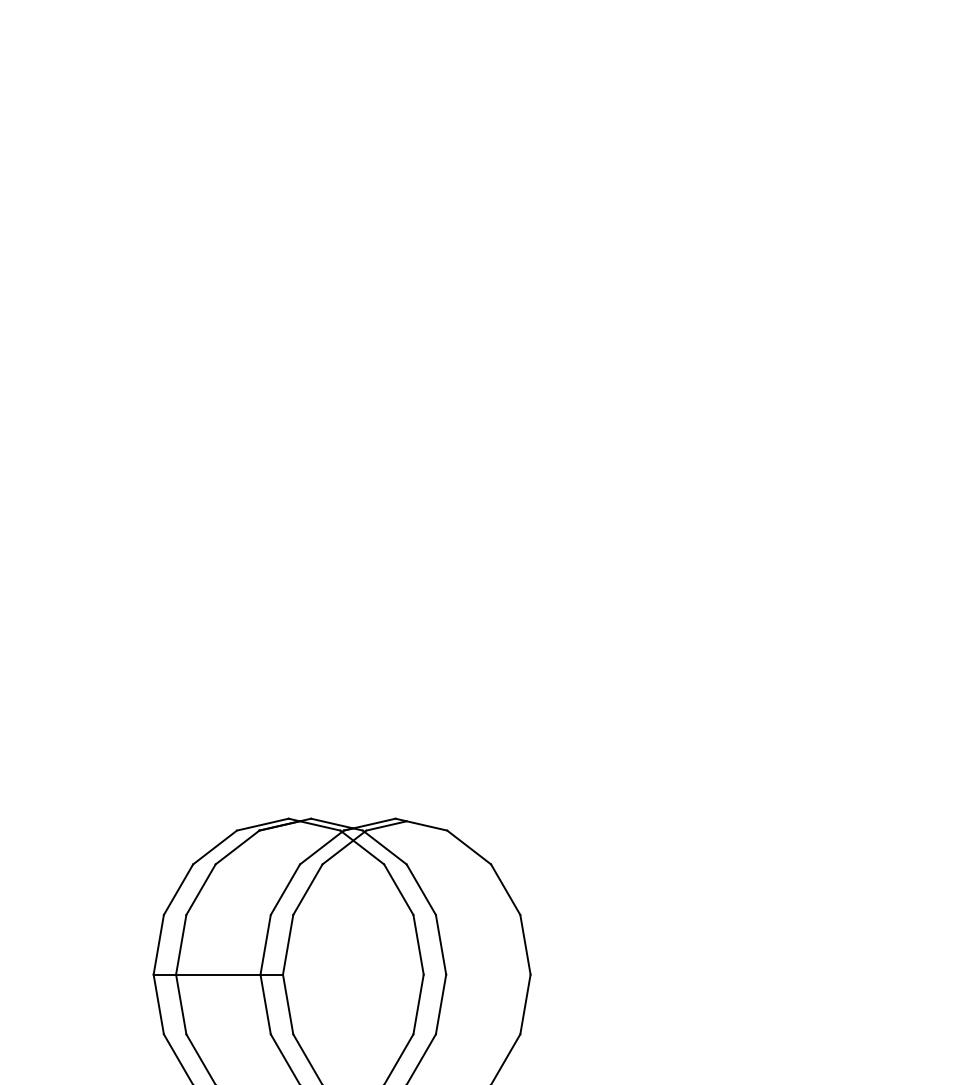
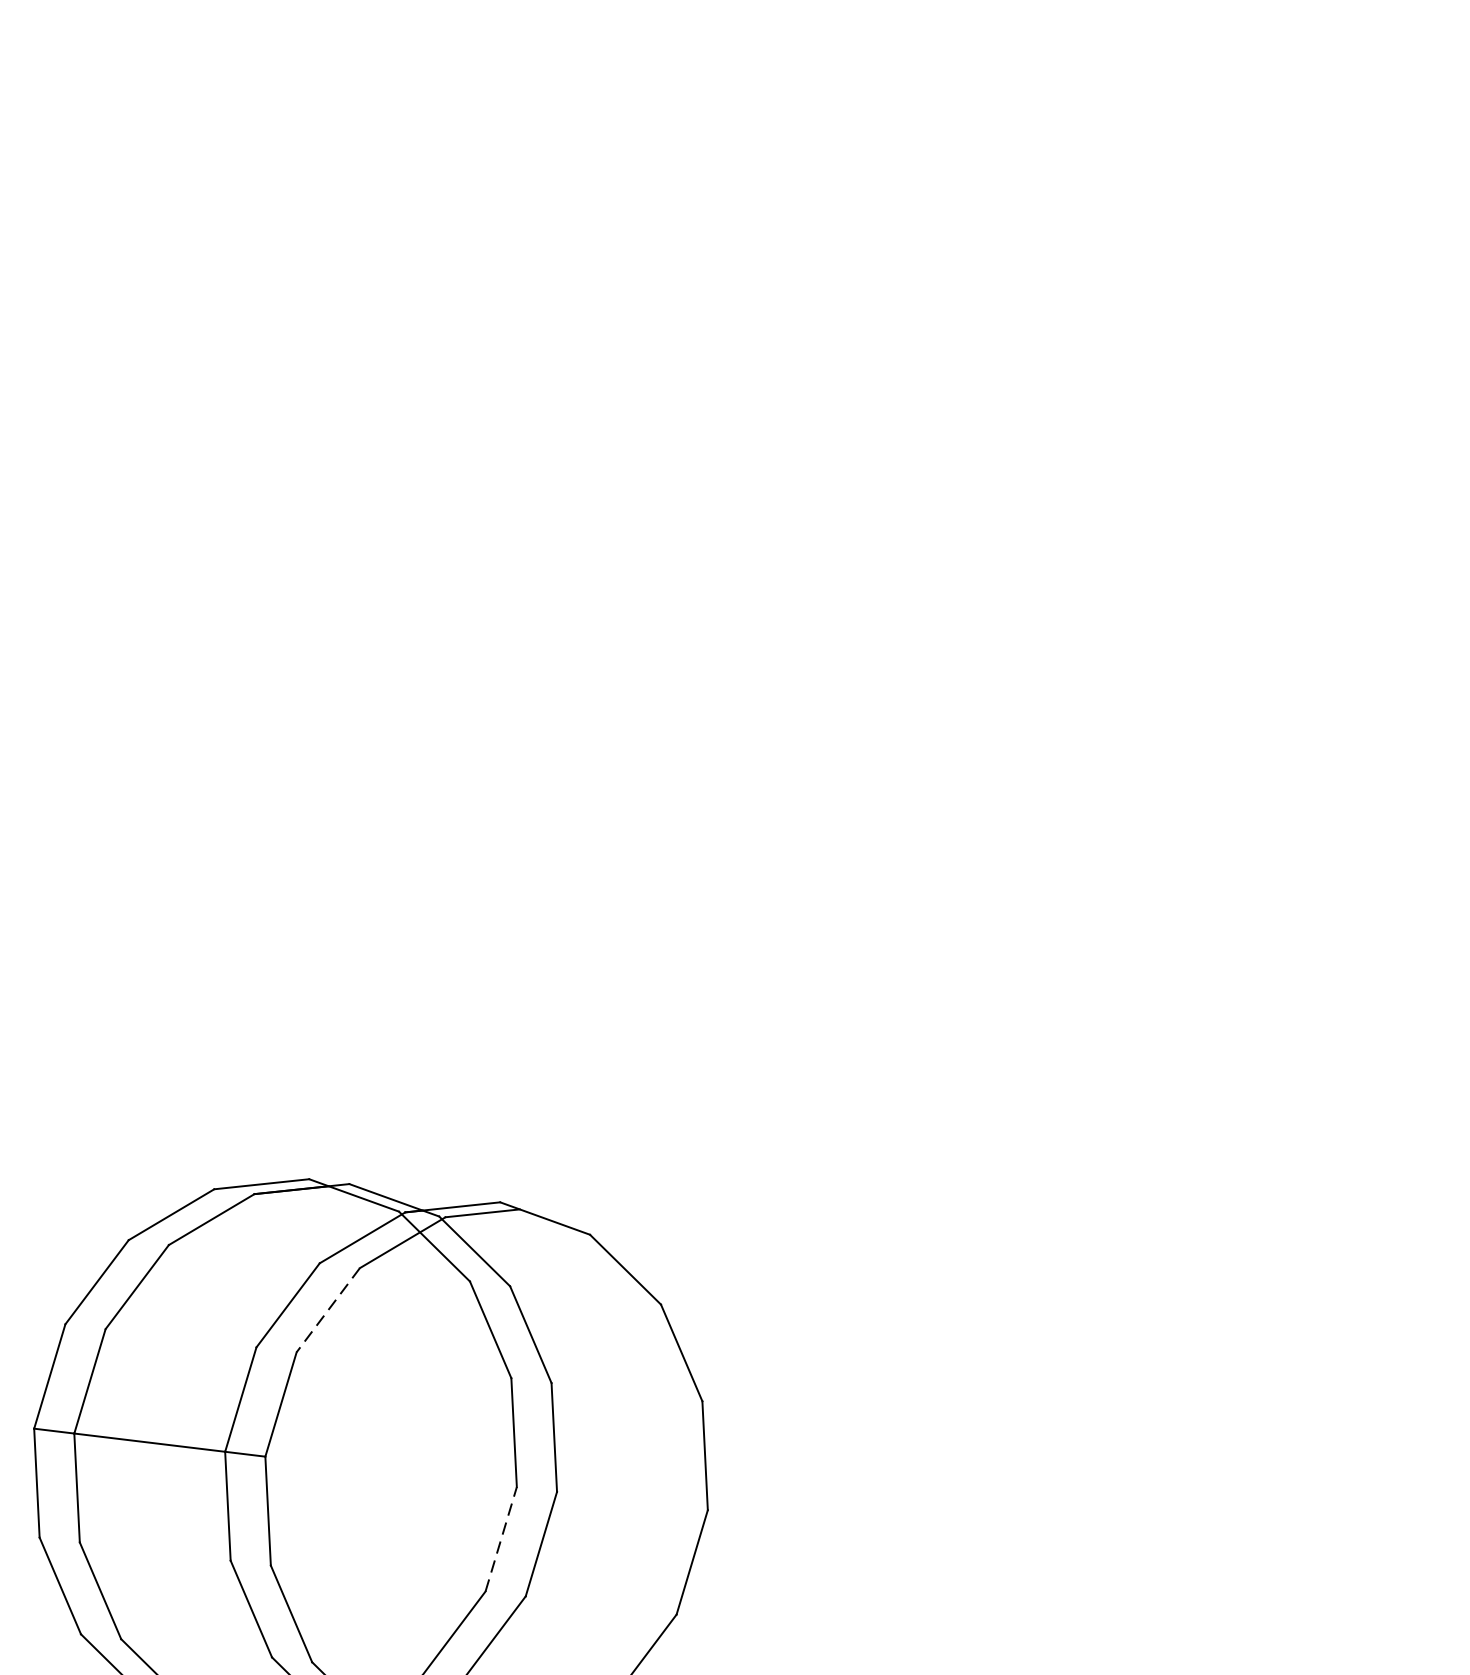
line: (307, 890) -> (327, 1311), solid -> dashed
line: (418, 1003) -> (501, 1537), solid -> dashed

